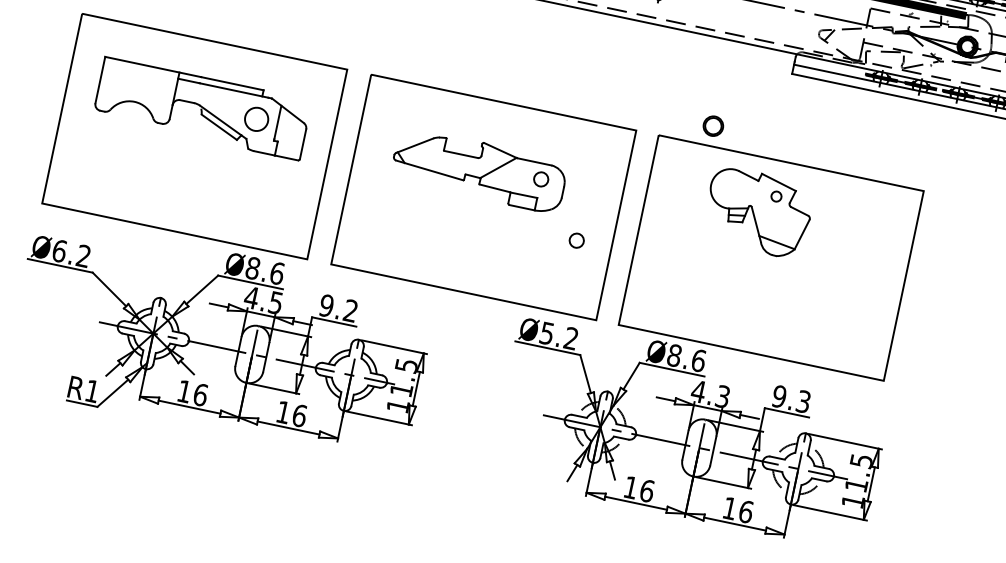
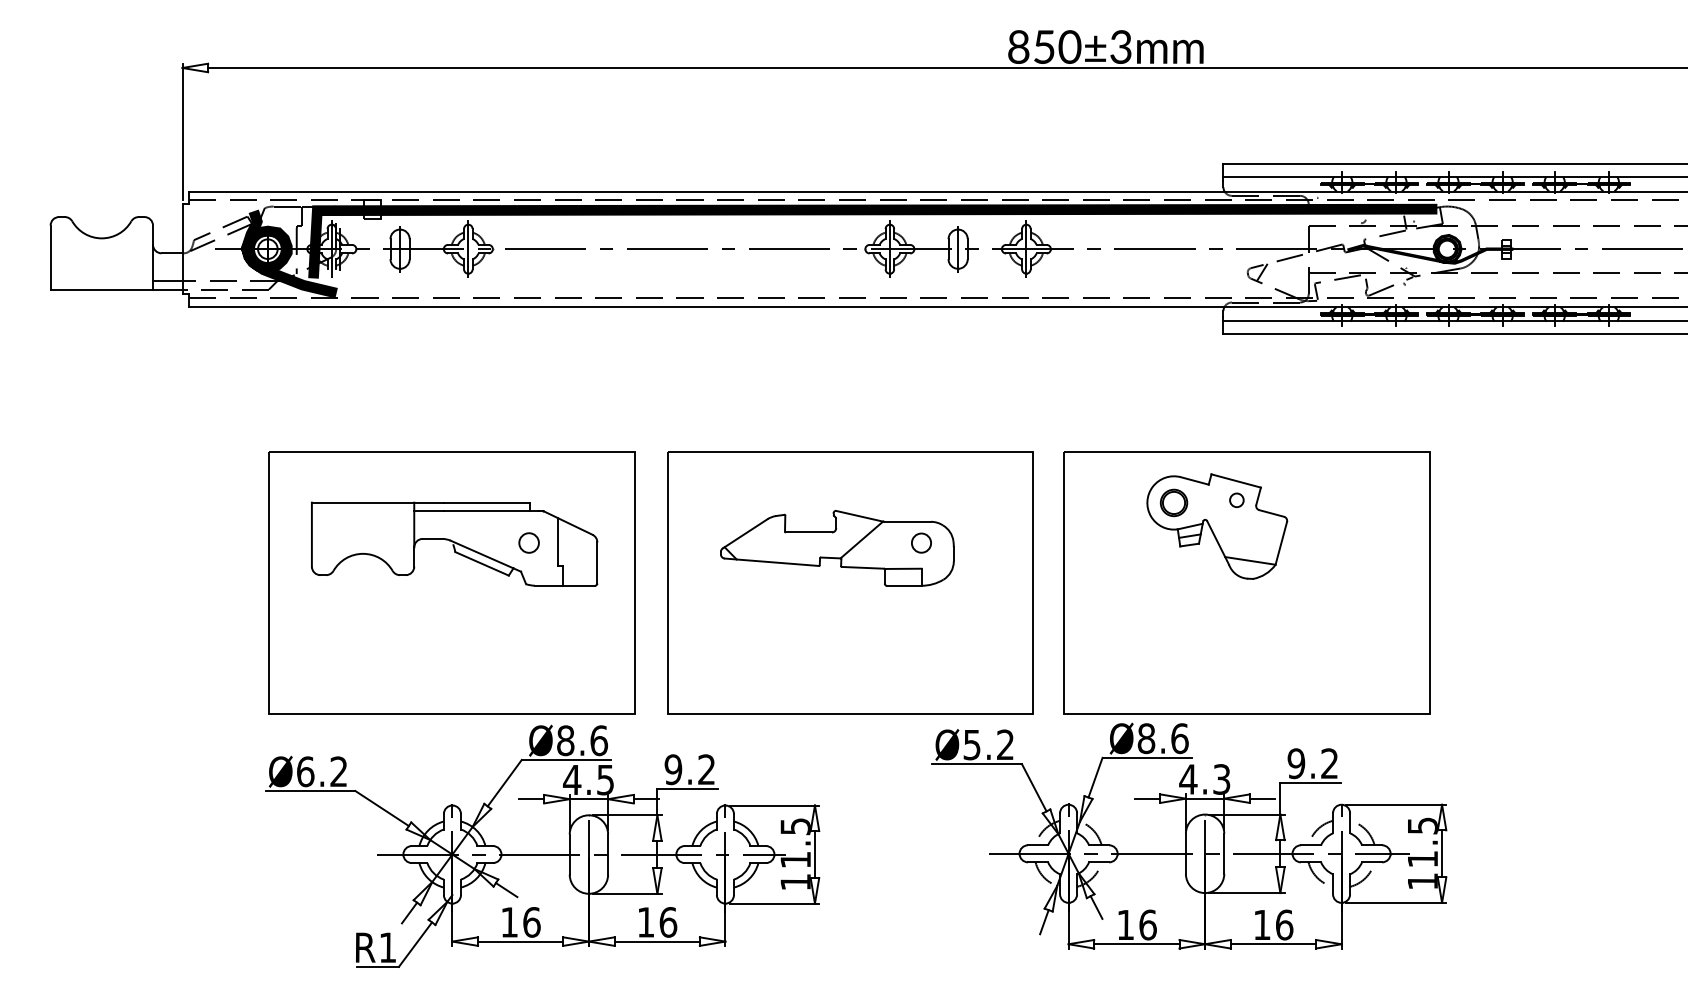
circle: (256, 118) -> (528, 542), size x0.62
part: (713, 125) -> (1173, 502), moved
circle: (576, 240) -> (985, 613), removed
text: (803, 401) -> (1329, 763), 9.3 -> 9.2

